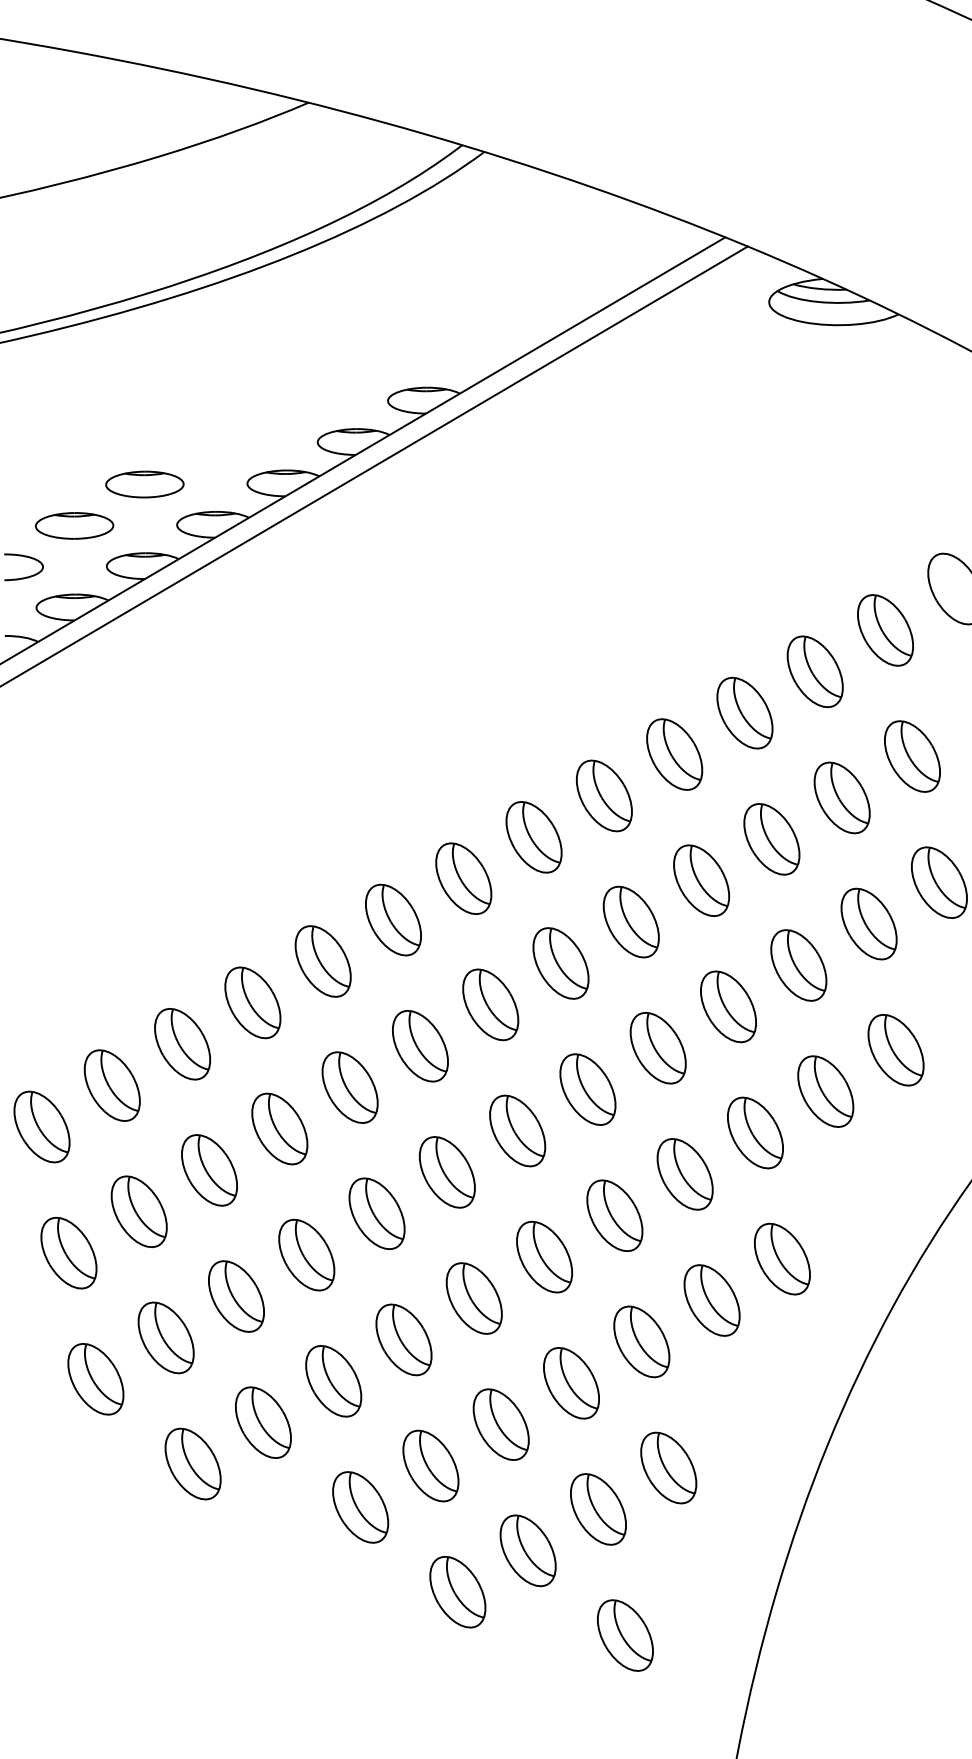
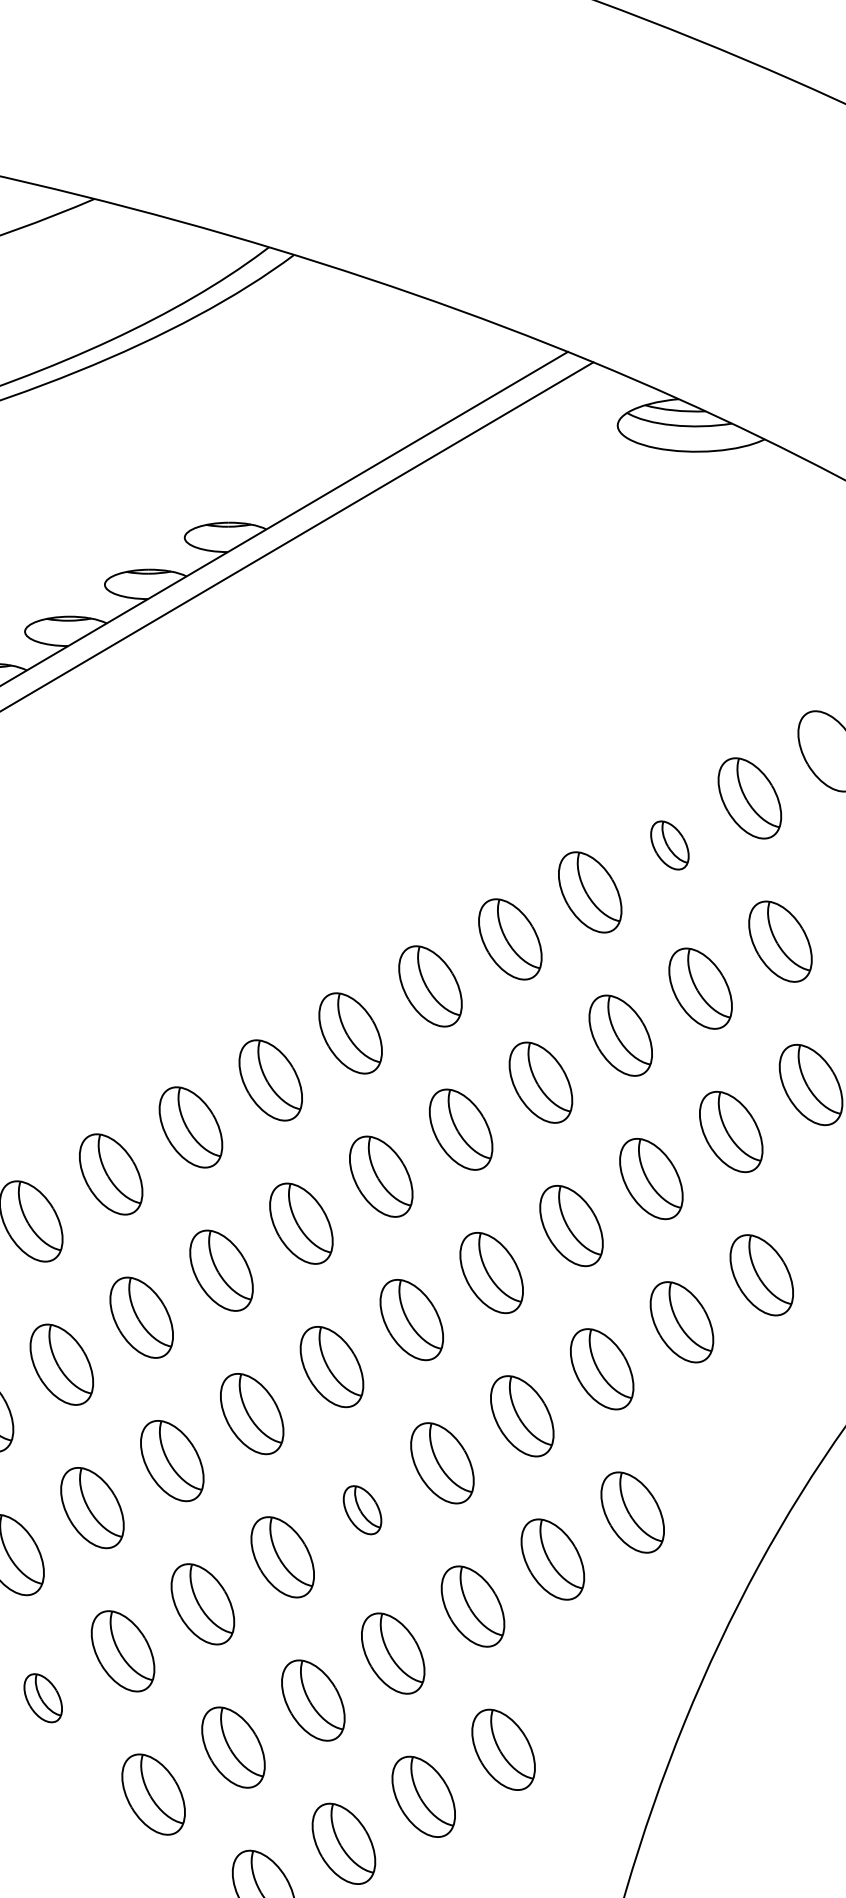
part: (814, 671) -> (669, 845), size x0.6
part: (544, 1256) -> (362, 1509), size x0.6
part: (263, 1422) -> (43, 1698), size x0.6

